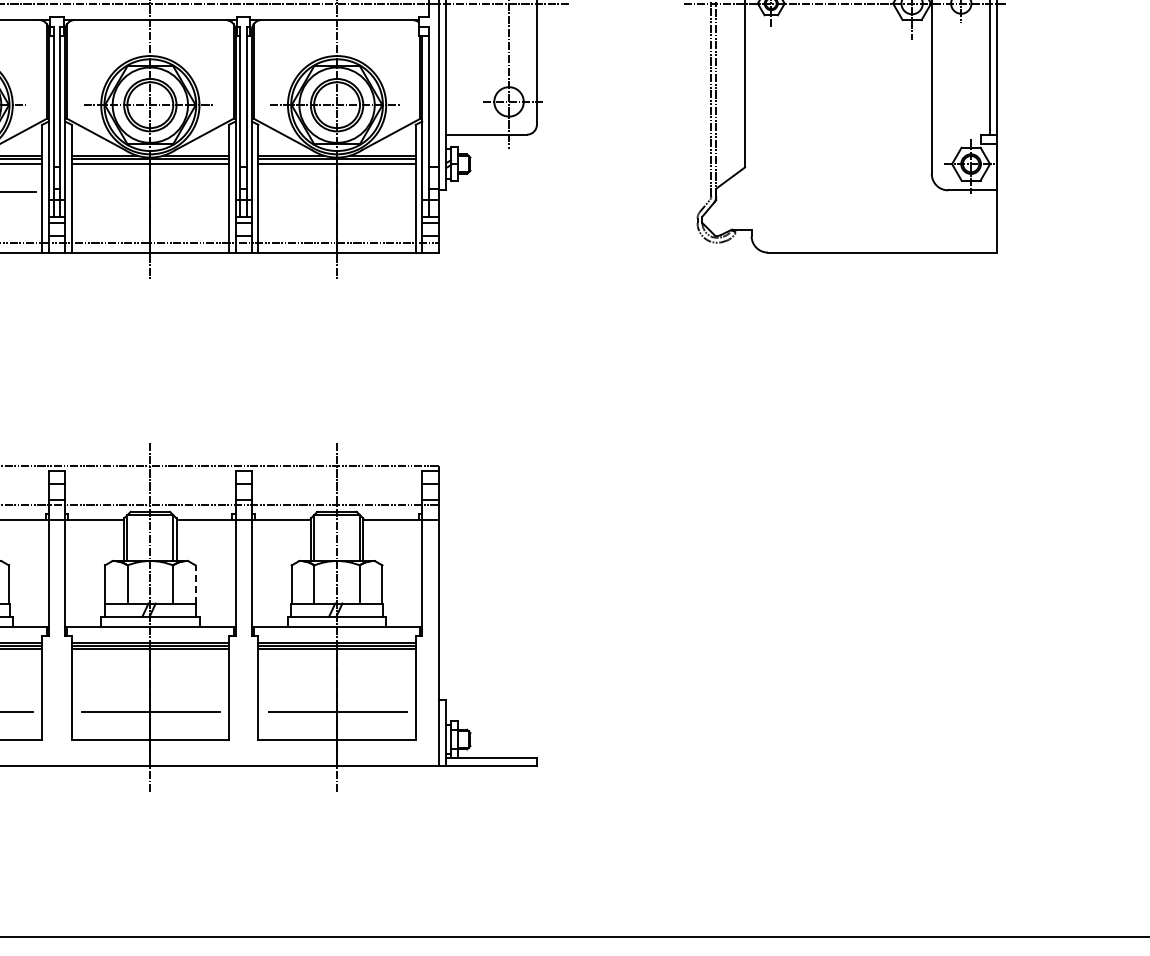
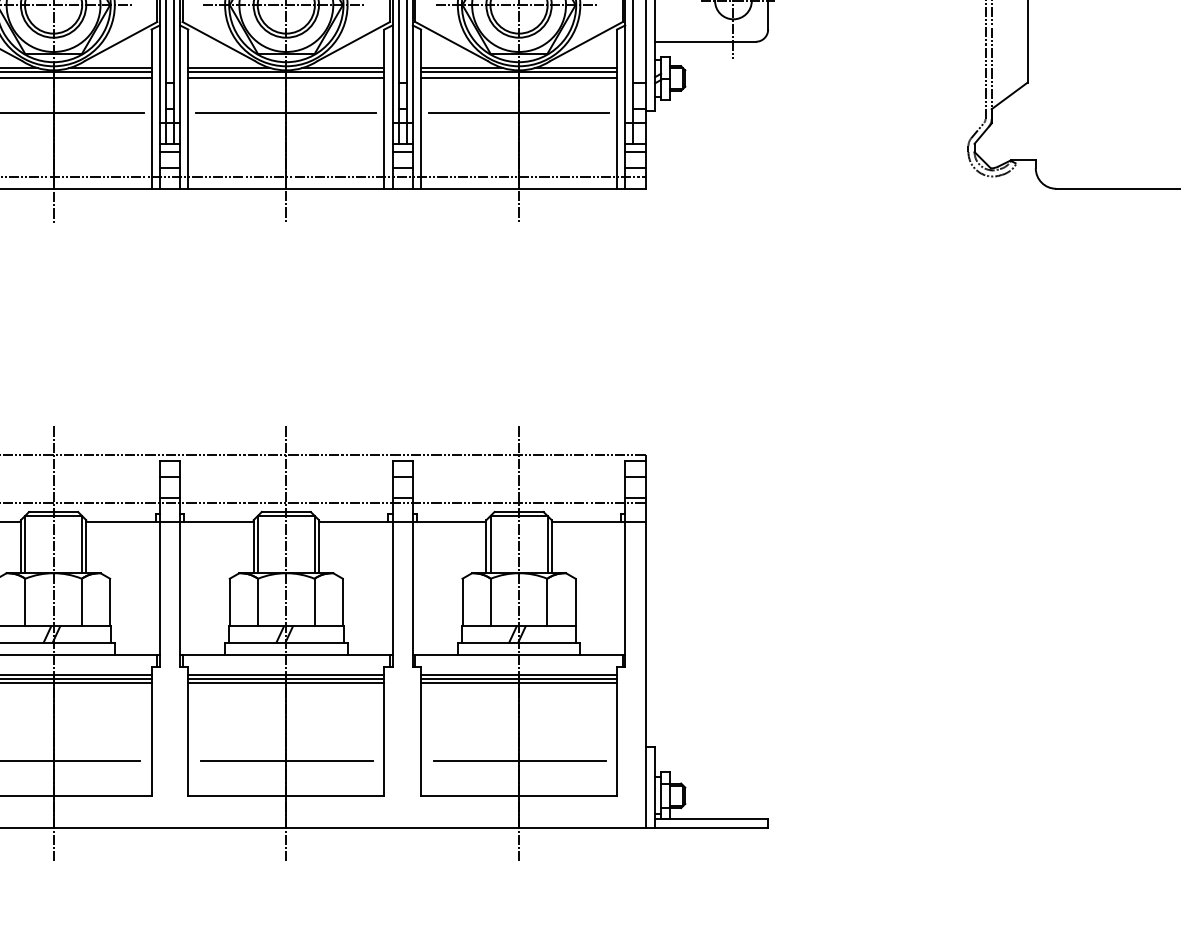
line: (150, 192) -> (286, 113), added
line: (336, 192) -> (518, 113), added
line: (195, 584) -> (342, 602), dashed -> solid

